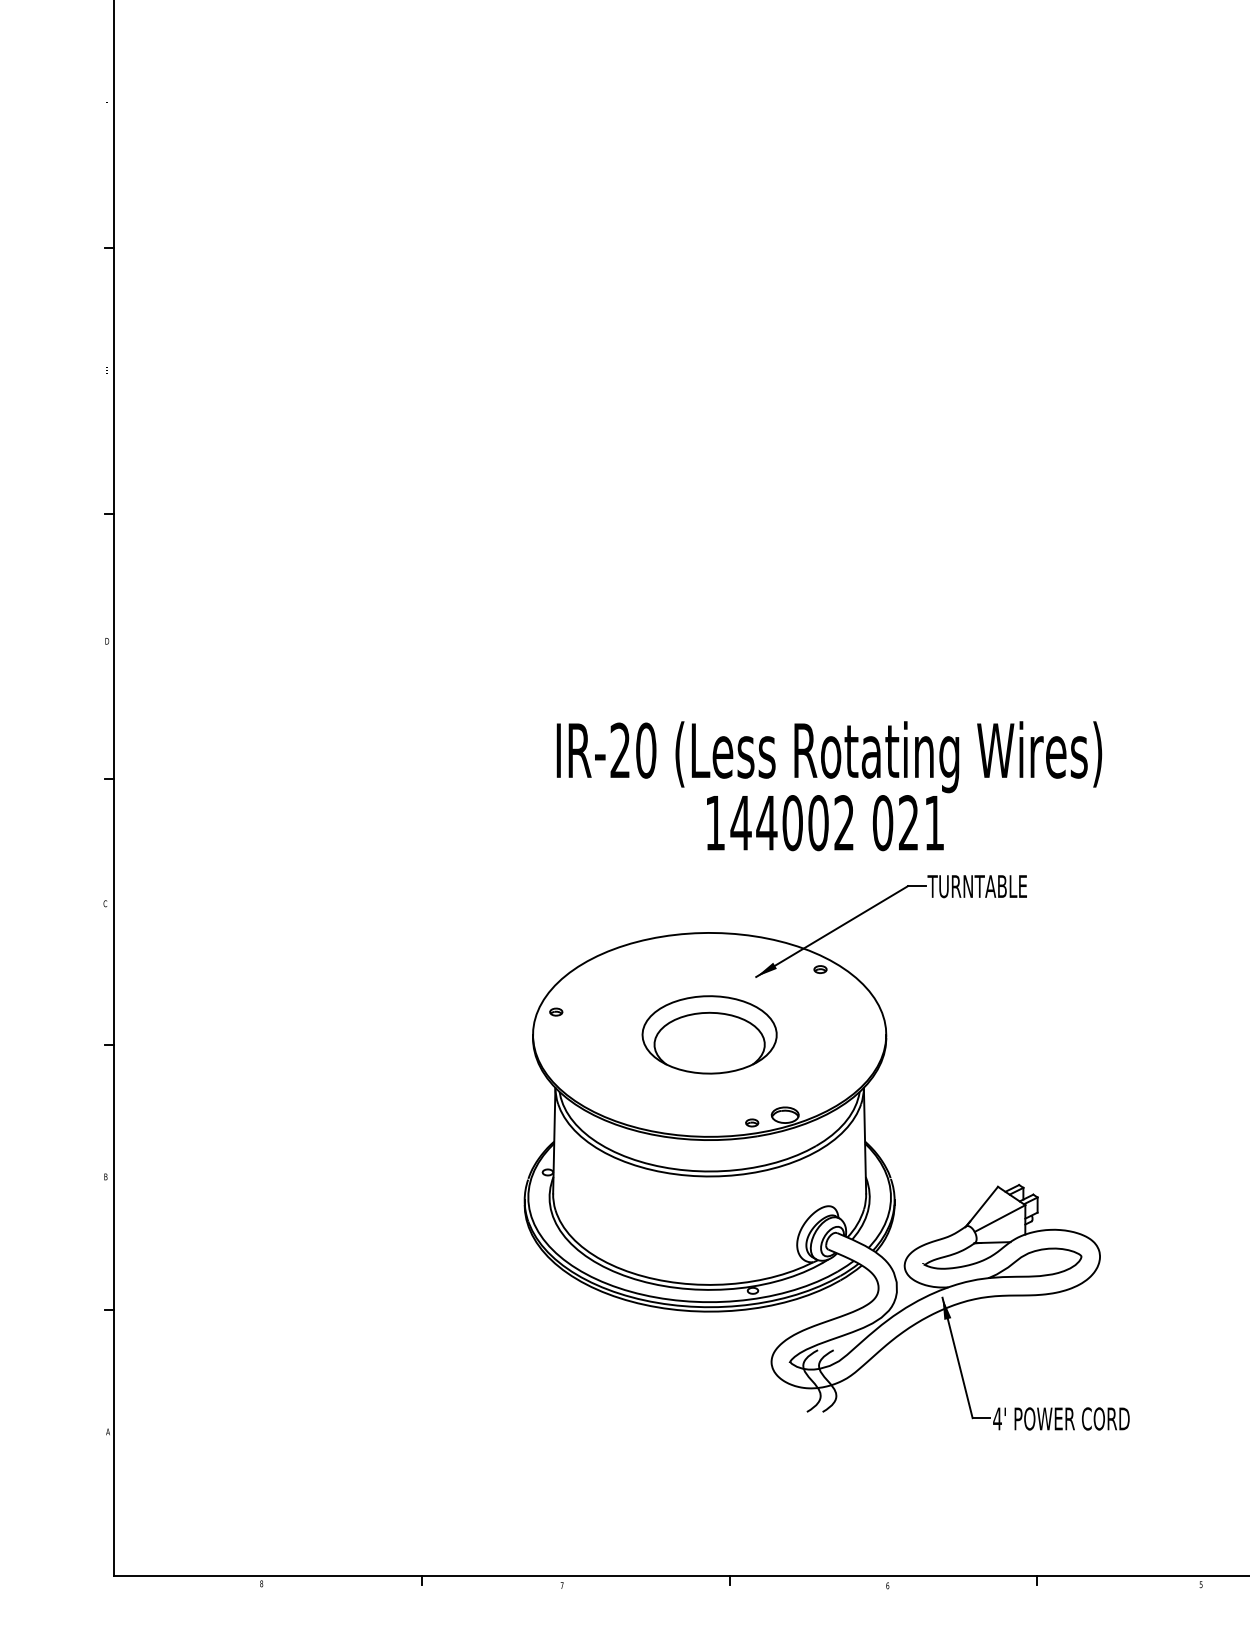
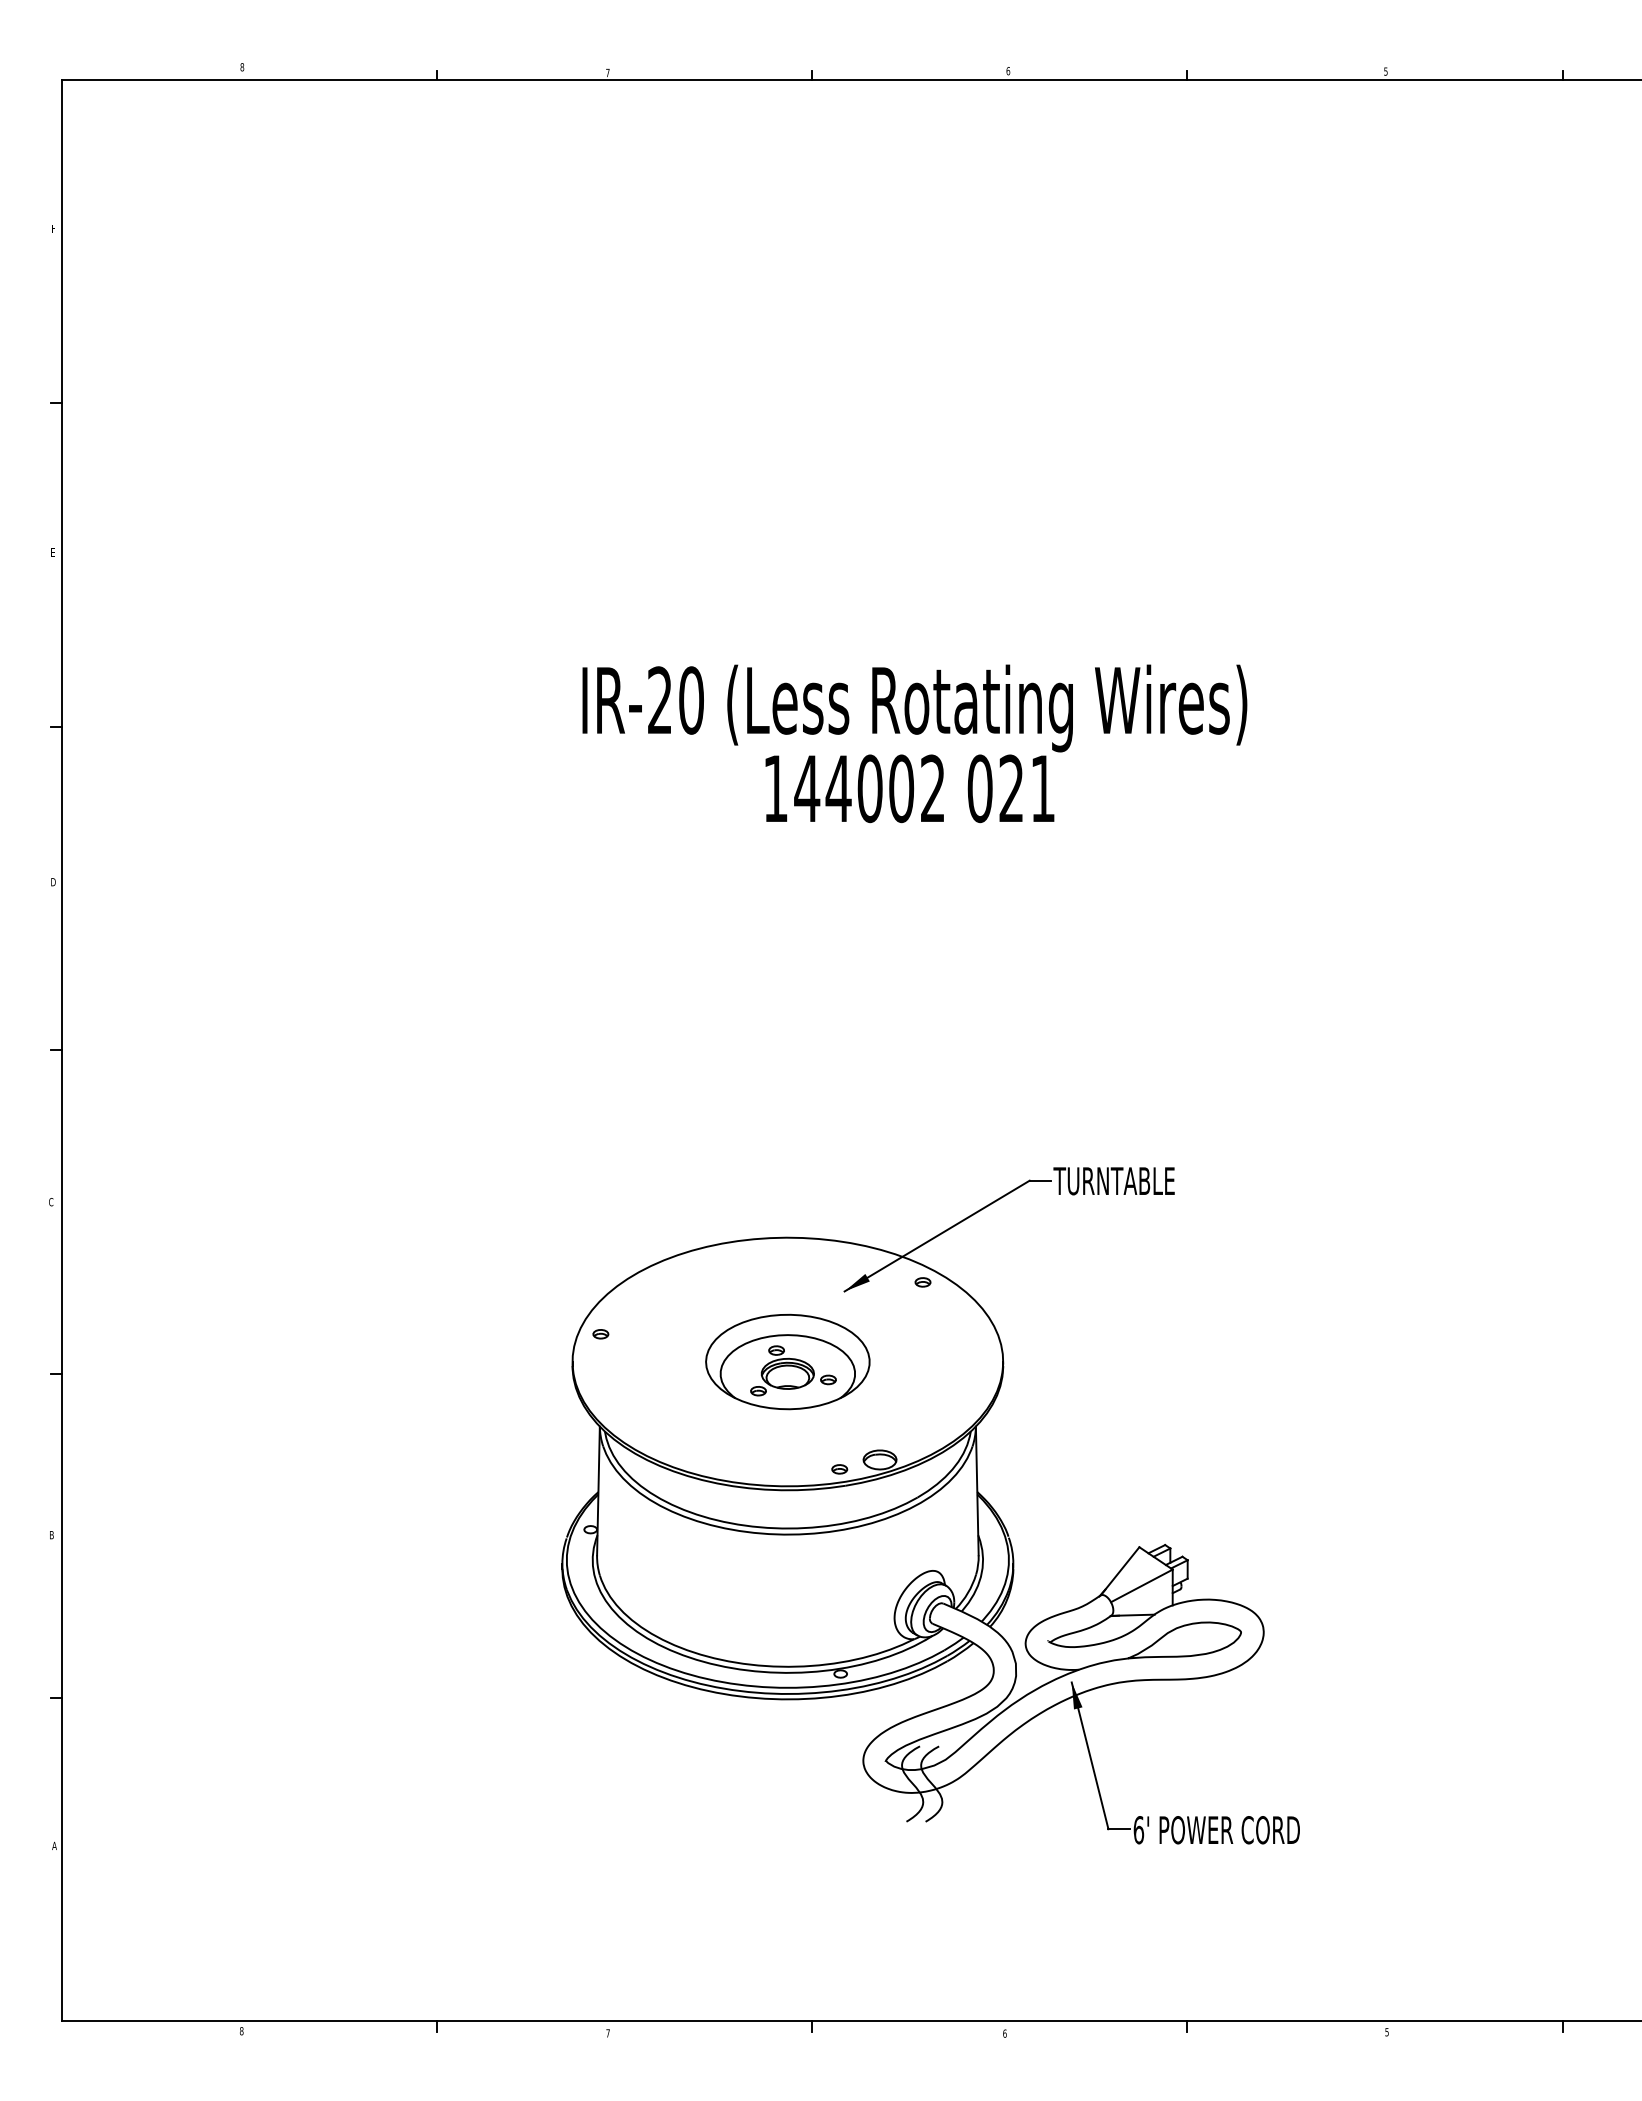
text: (829, 785) -> (914, 743), moved
part: (714, 1041) -> (793, 1370), added
text: (997, 1419) -> (1138, 1830), 4' -> 6'

